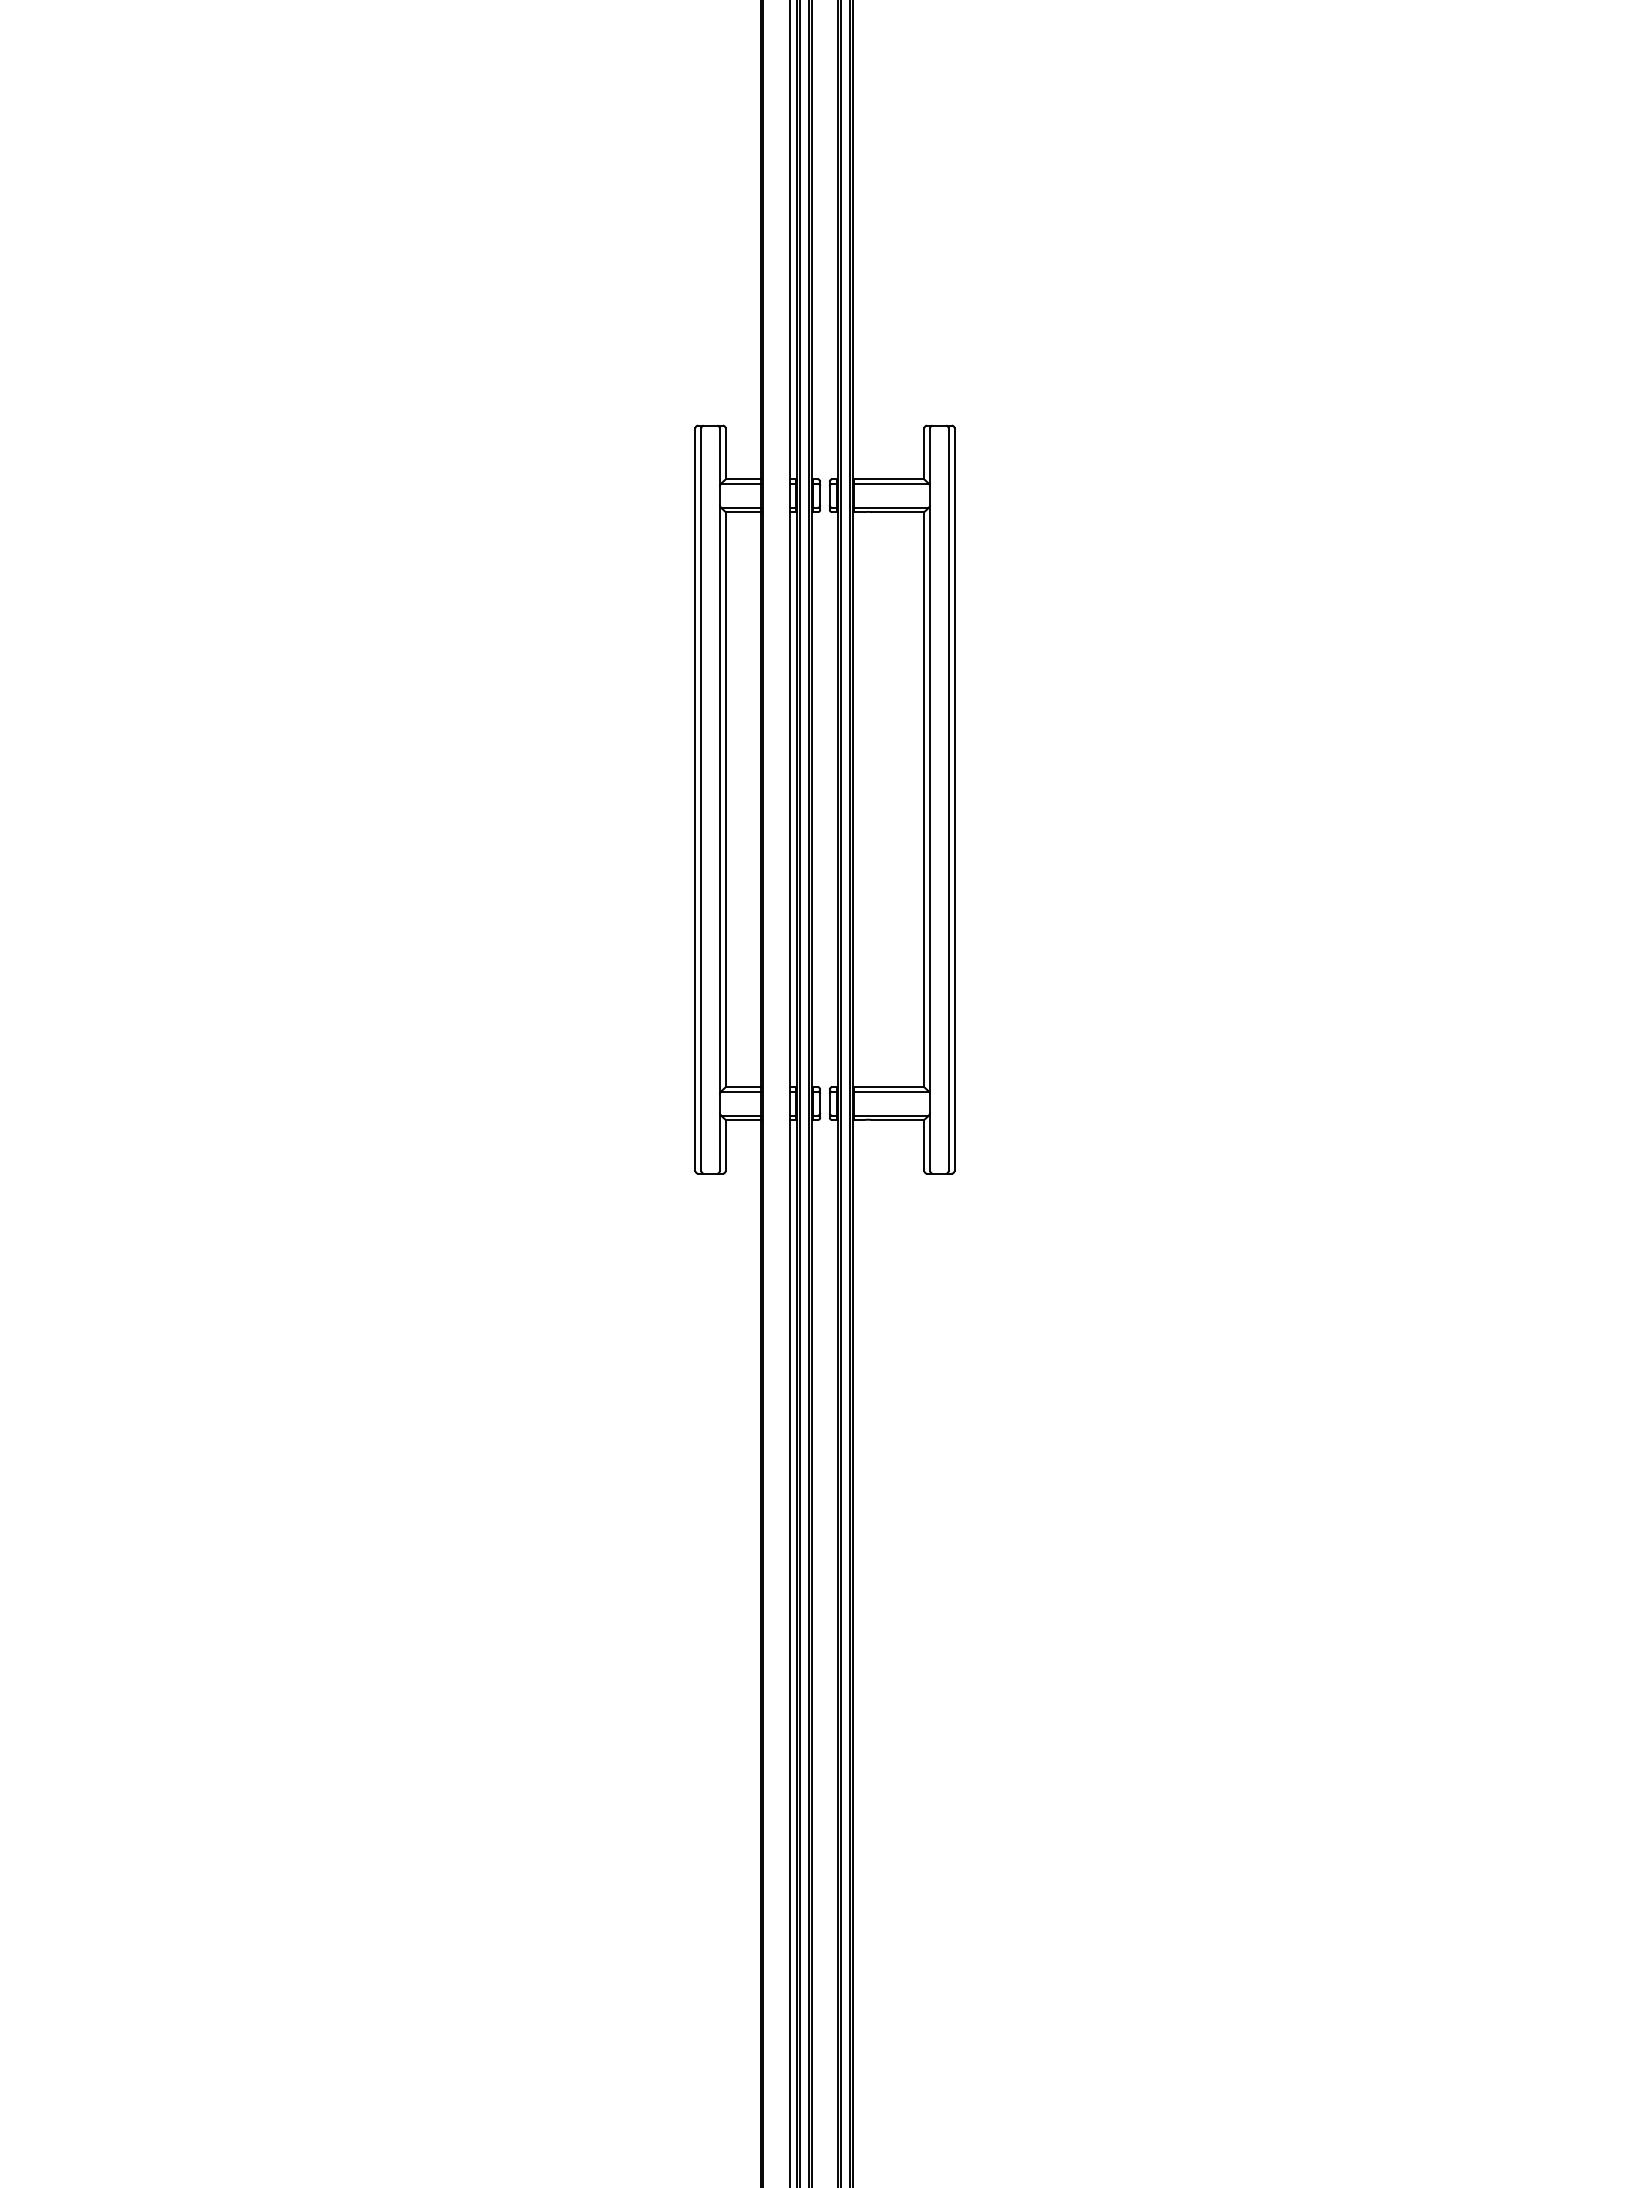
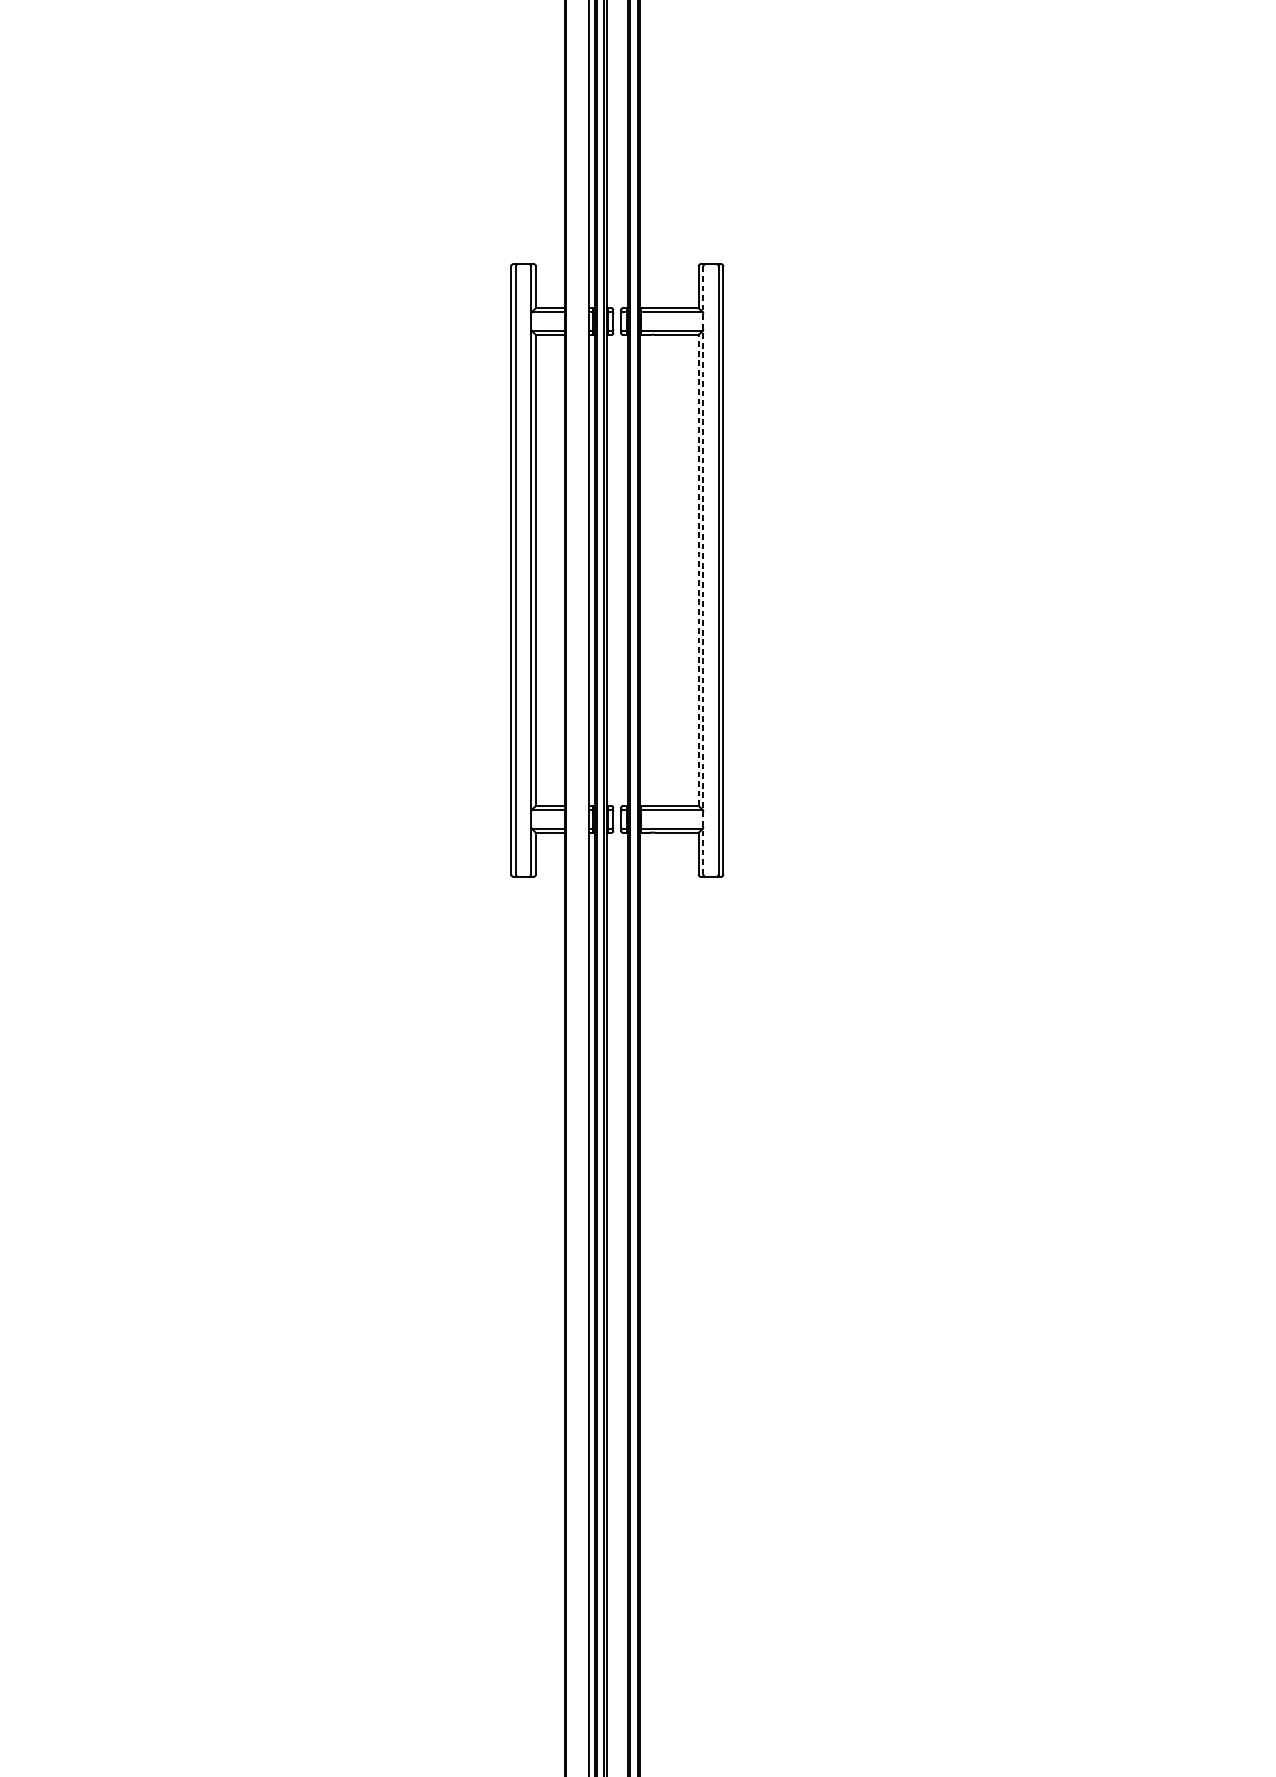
line: (924, 799) -> (698, 570), solid -> dashed
line: (930, 800) -> (703, 571), solid -> dashed

